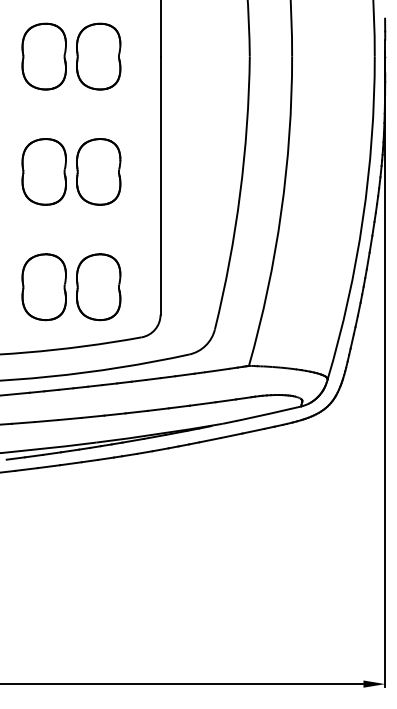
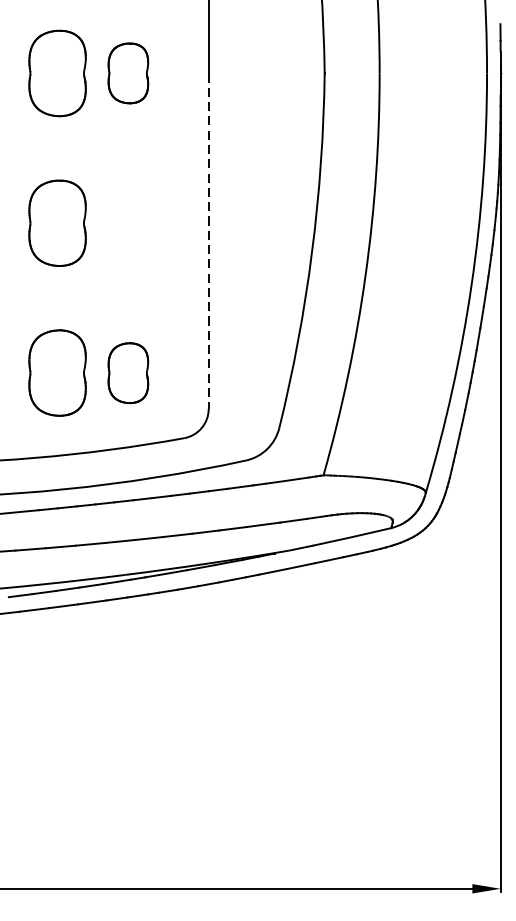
part: (98, 56) -> (128, 73), size x0.7
part: (98, 171) -> (128, 222), removed
line: (160, 186) -> (208, 242), solid -> dashed
part: (98, 287) -> (128, 373), size x0.7

